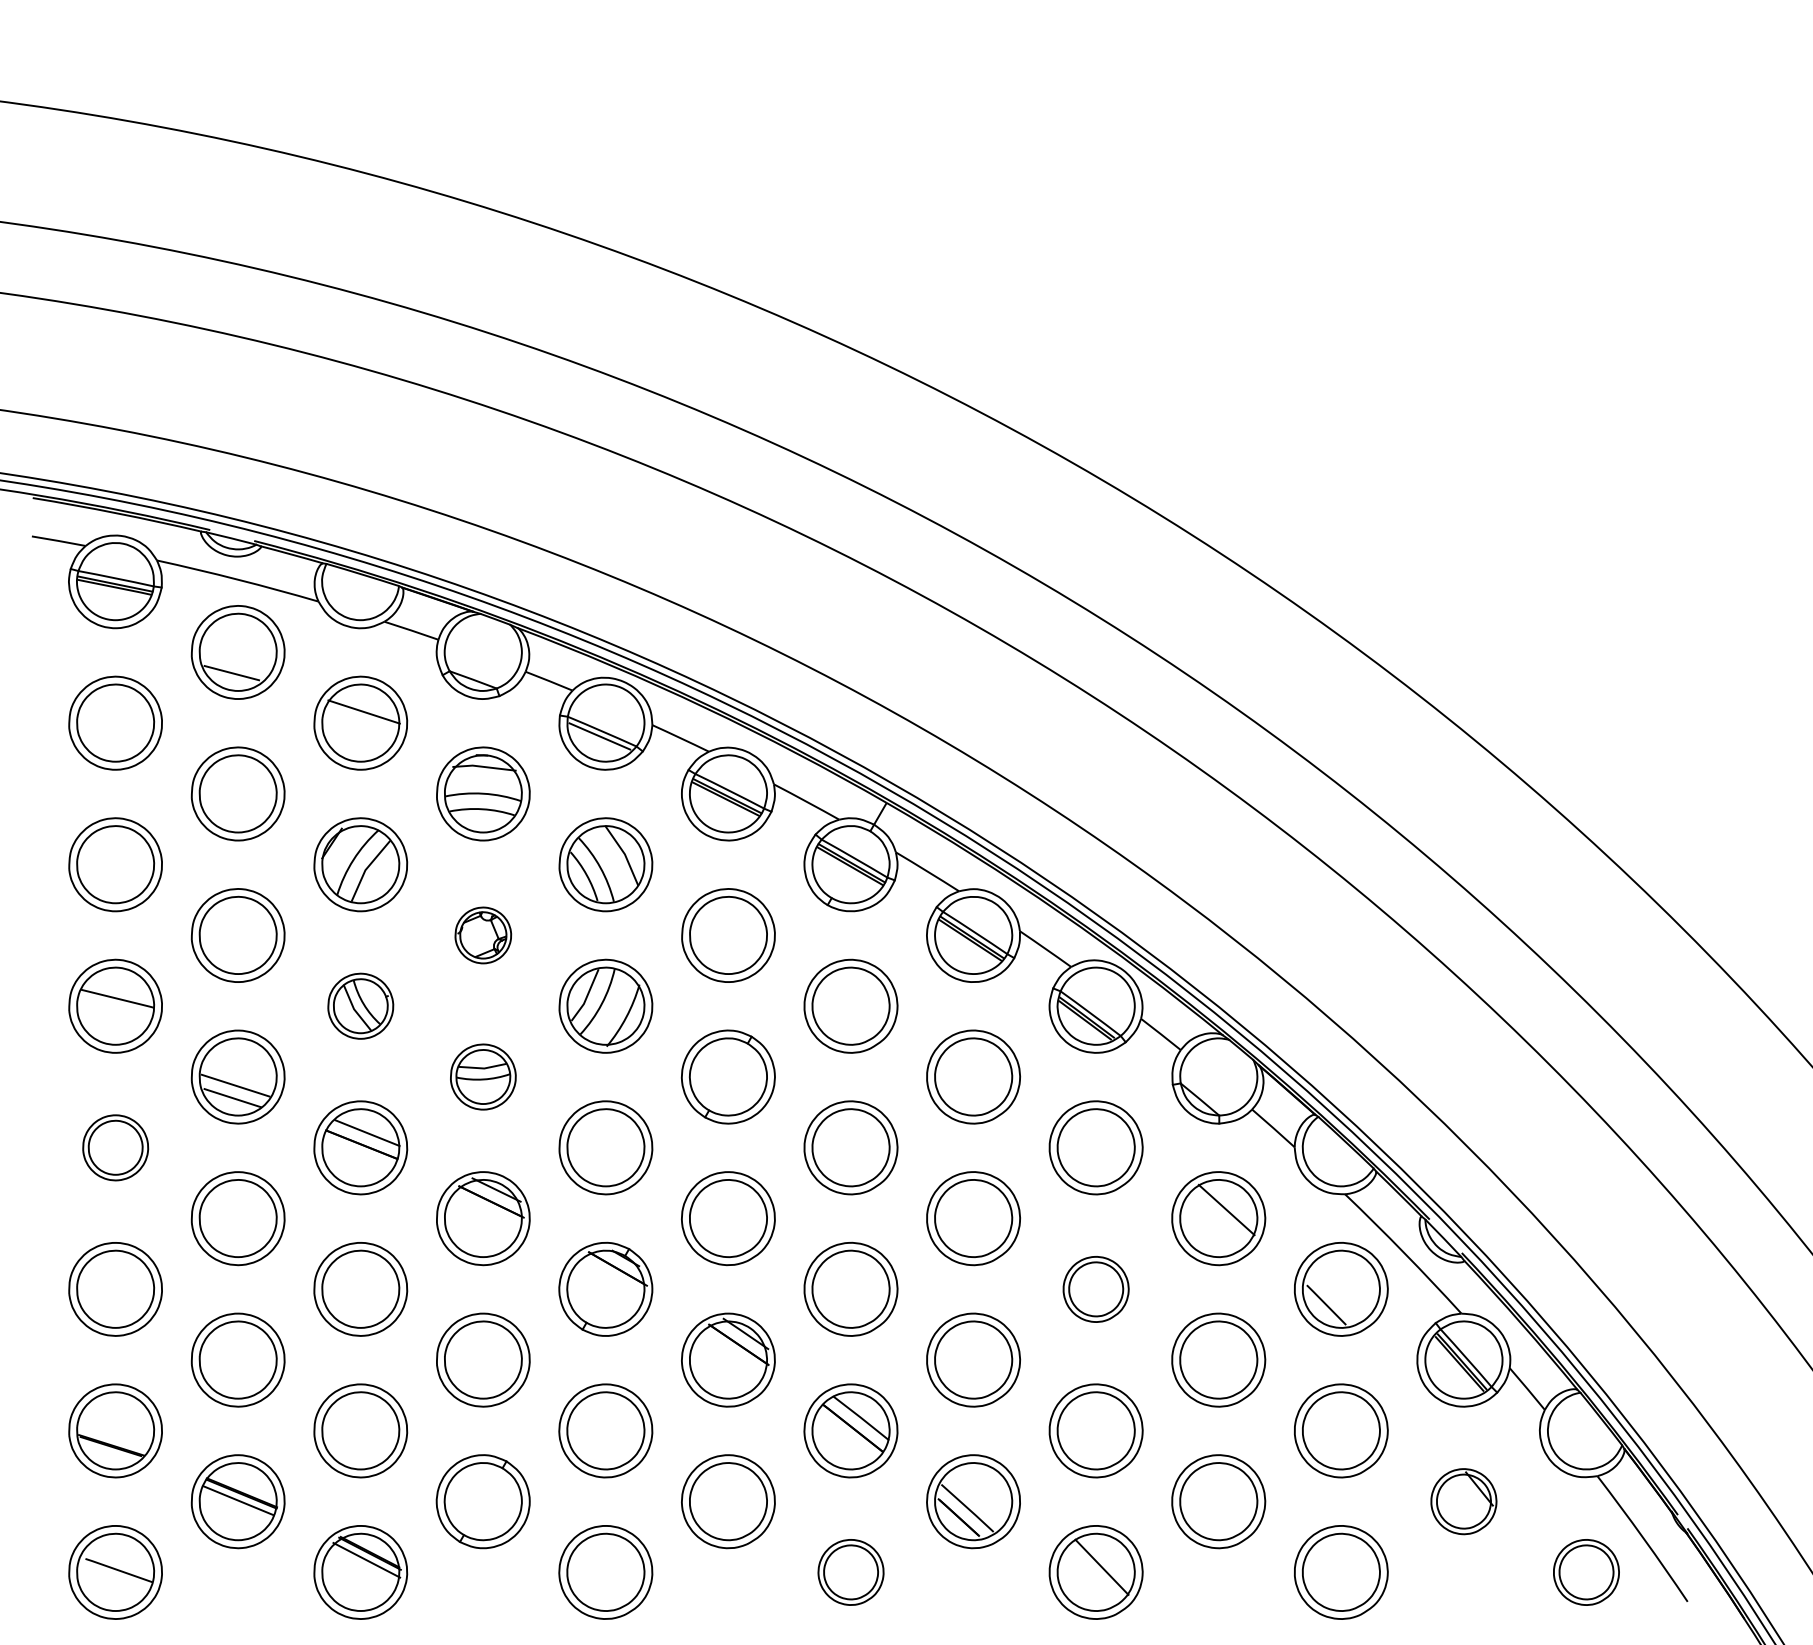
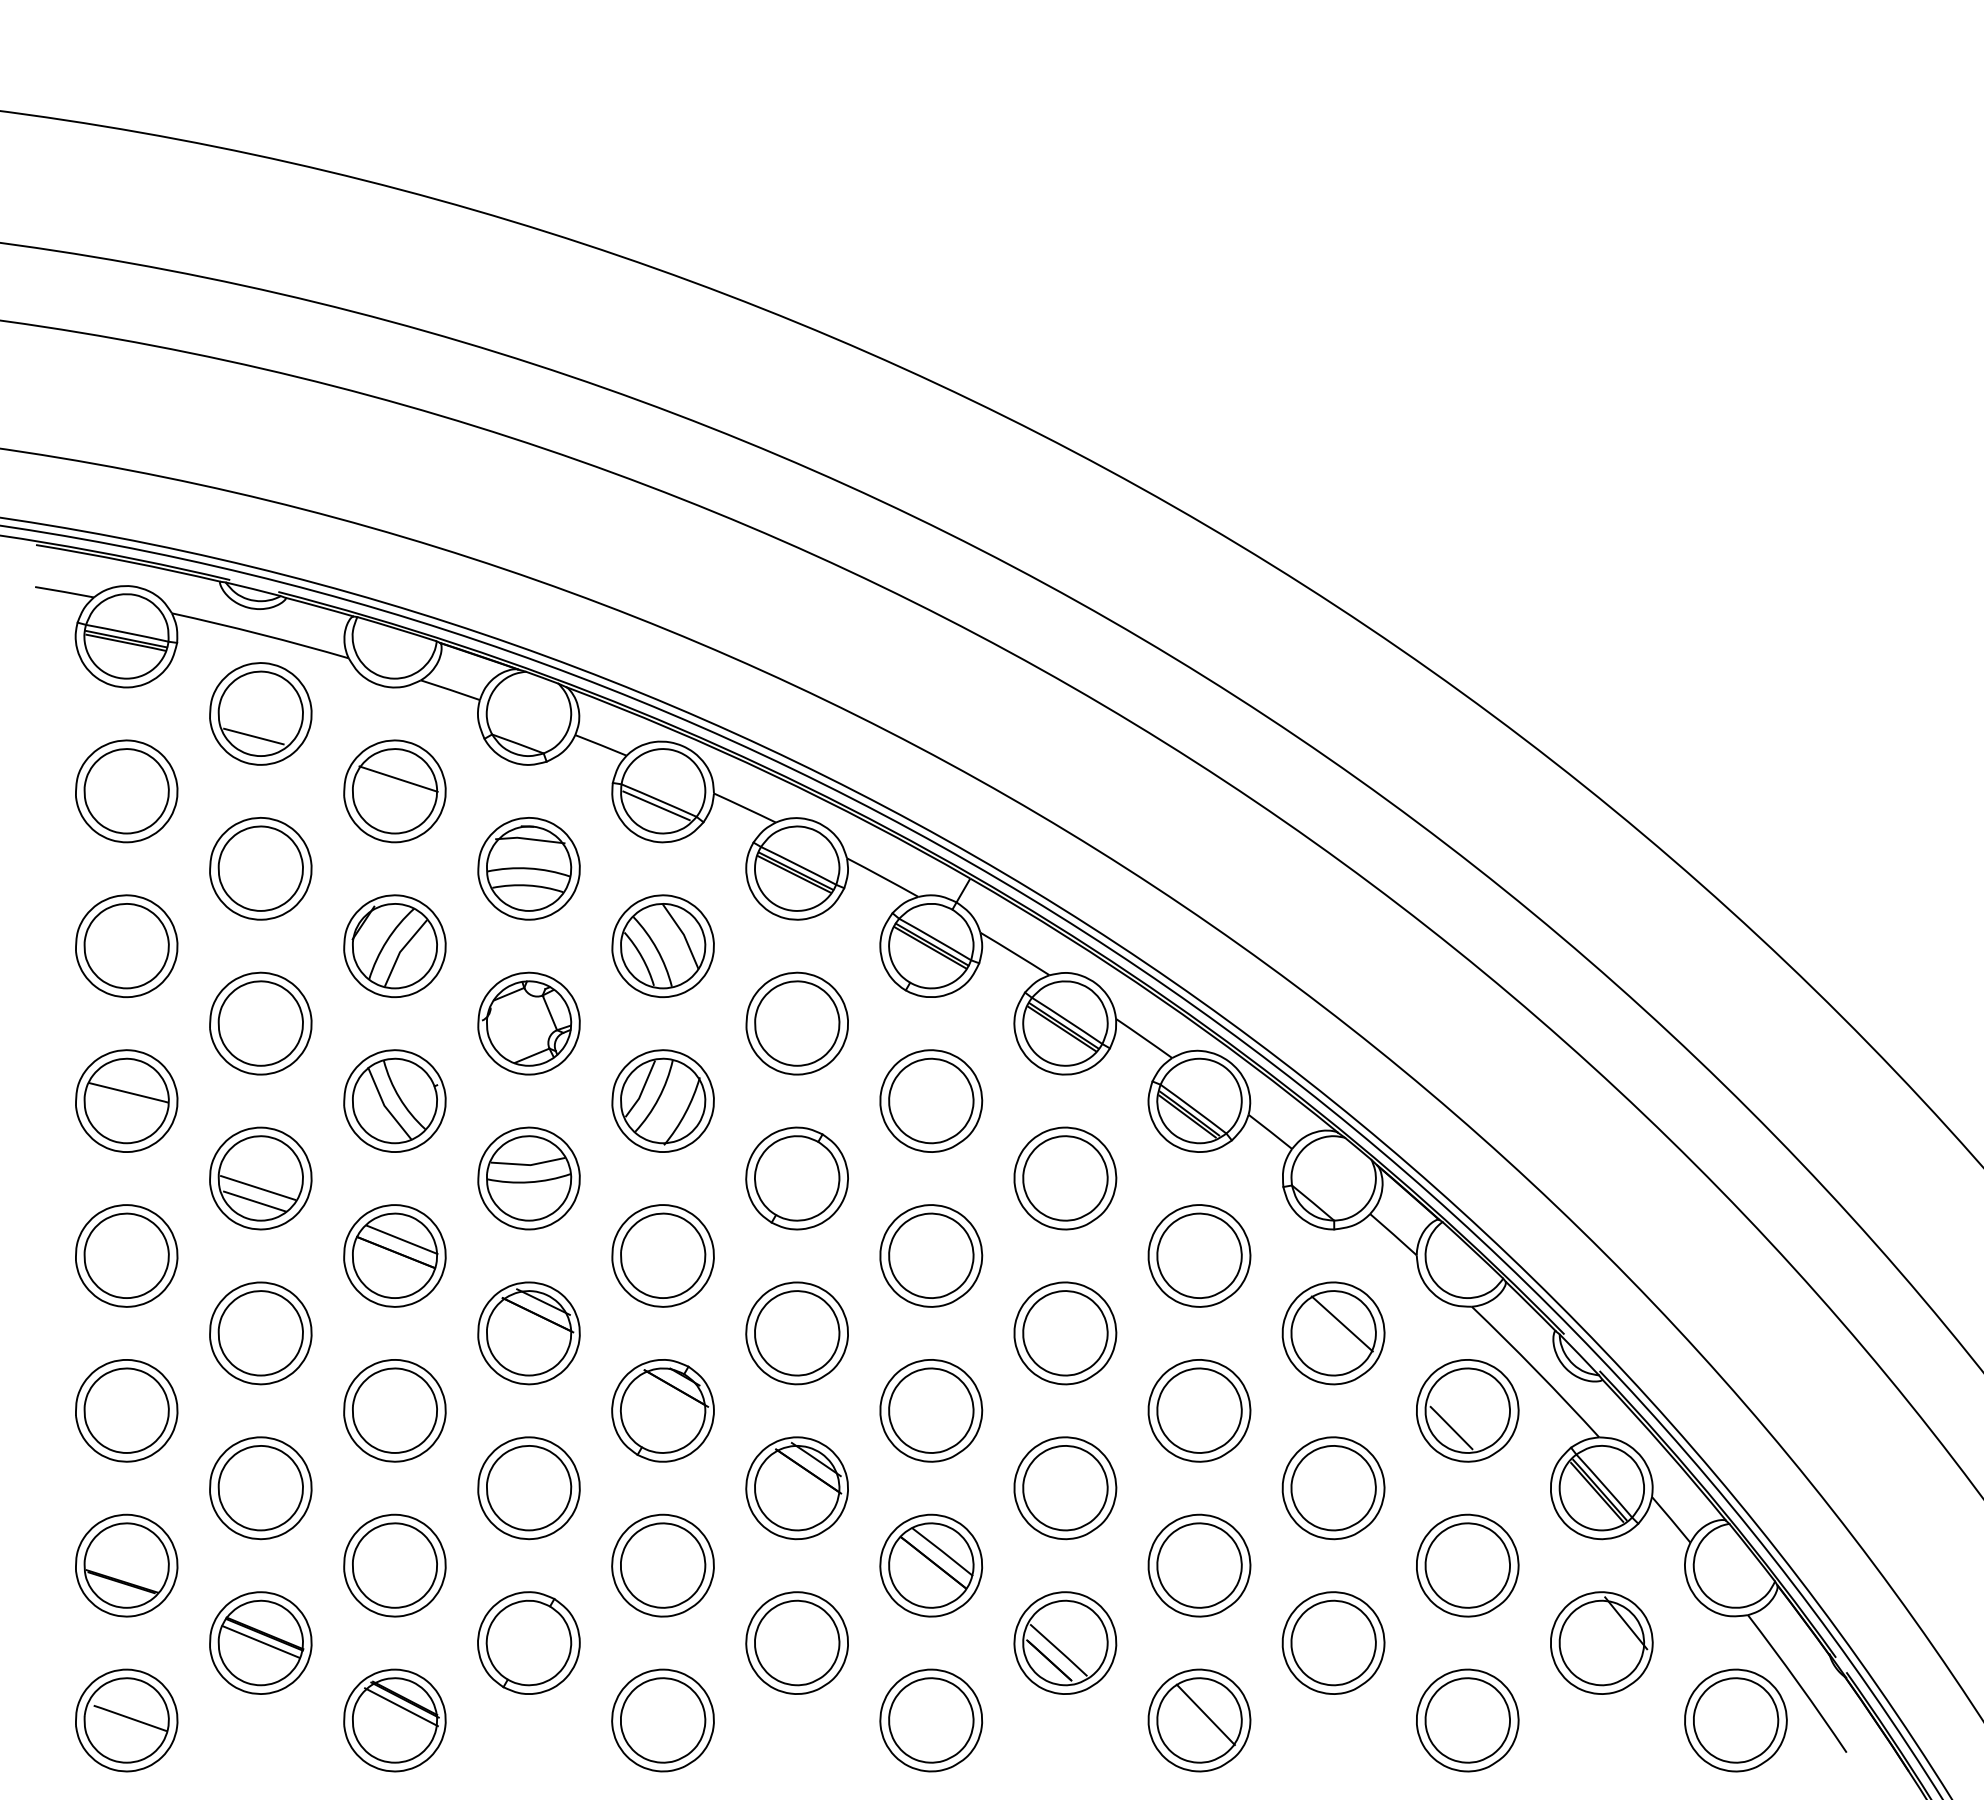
part: (482, 935) -> (528, 1023), size x1.67
part: (360, 1005) -> (394, 1100), size x1.43
part: (482, 1077) -> (528, 1178), size x1.43
part: (115, 1147) -> (126, 1255), size x1.43
part: (1096, 1289) -> (1199, 1410), size x1.43
part: (1463, 1501) -> (1601, 1642), size x1.43
part: (851, 1572) -> (931, 1720), size x1.43
part: (1586, 1572) -> (1735, 1720), size x1.43

